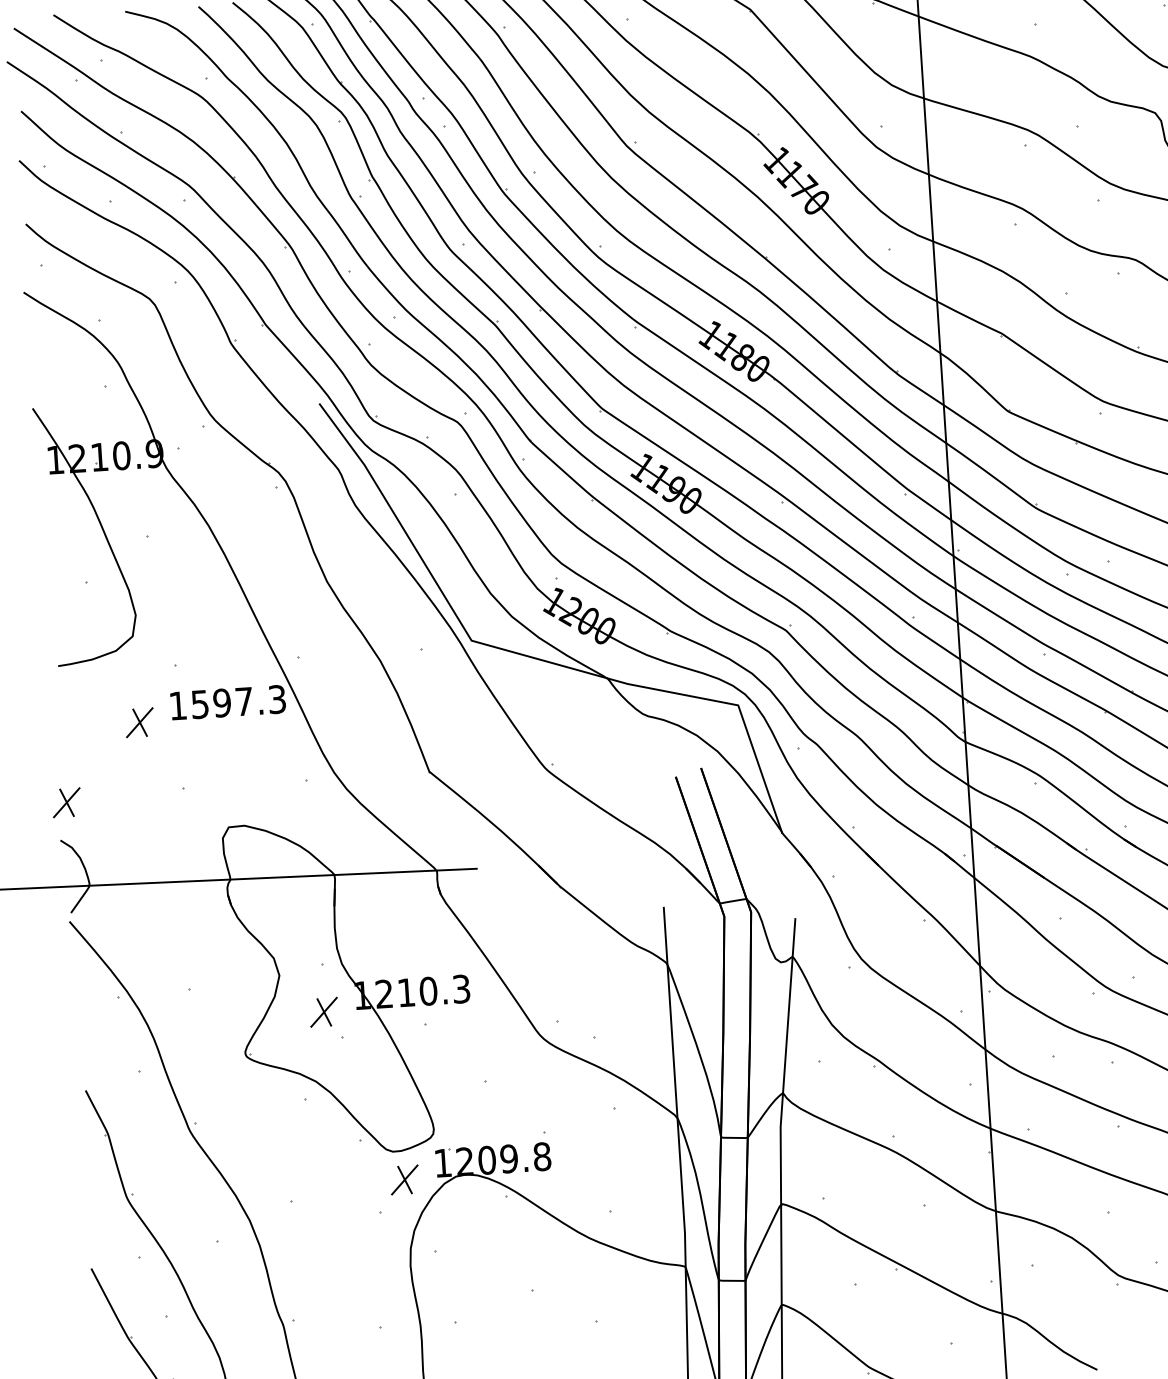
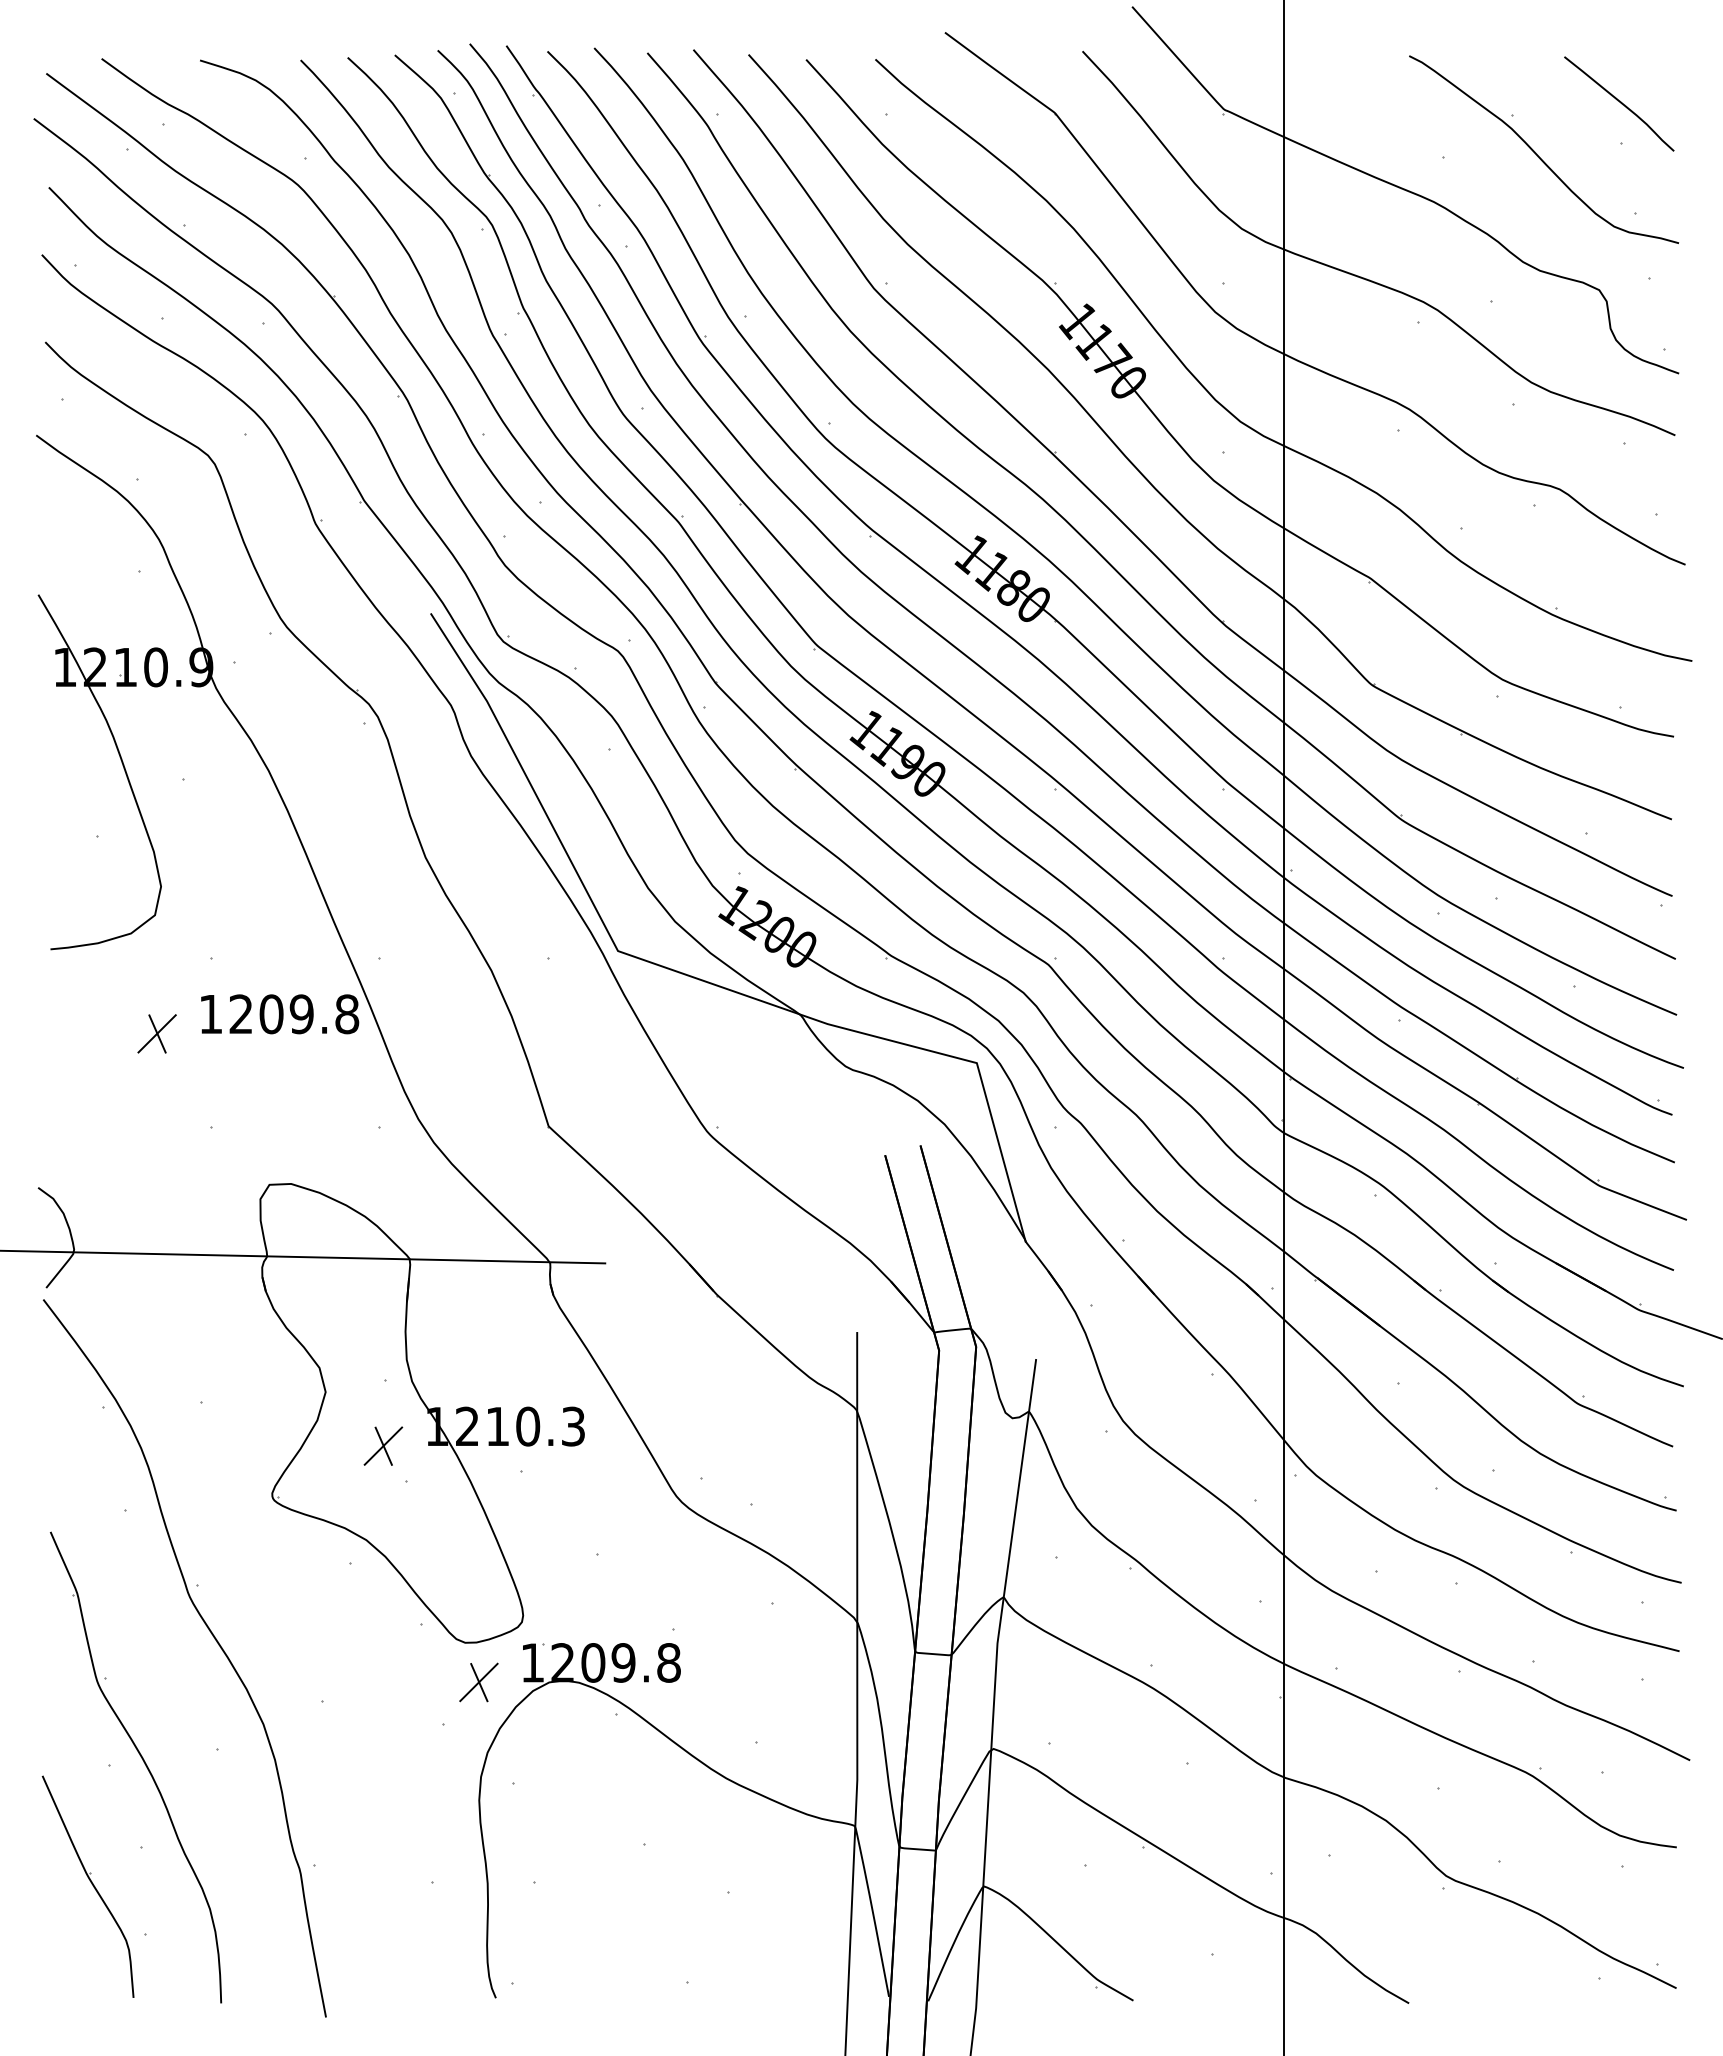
text: (238, 702) -> (294, 1014), 1597.3 -> 1209.8
part: (66, 802) -> (49, 1136), removed

